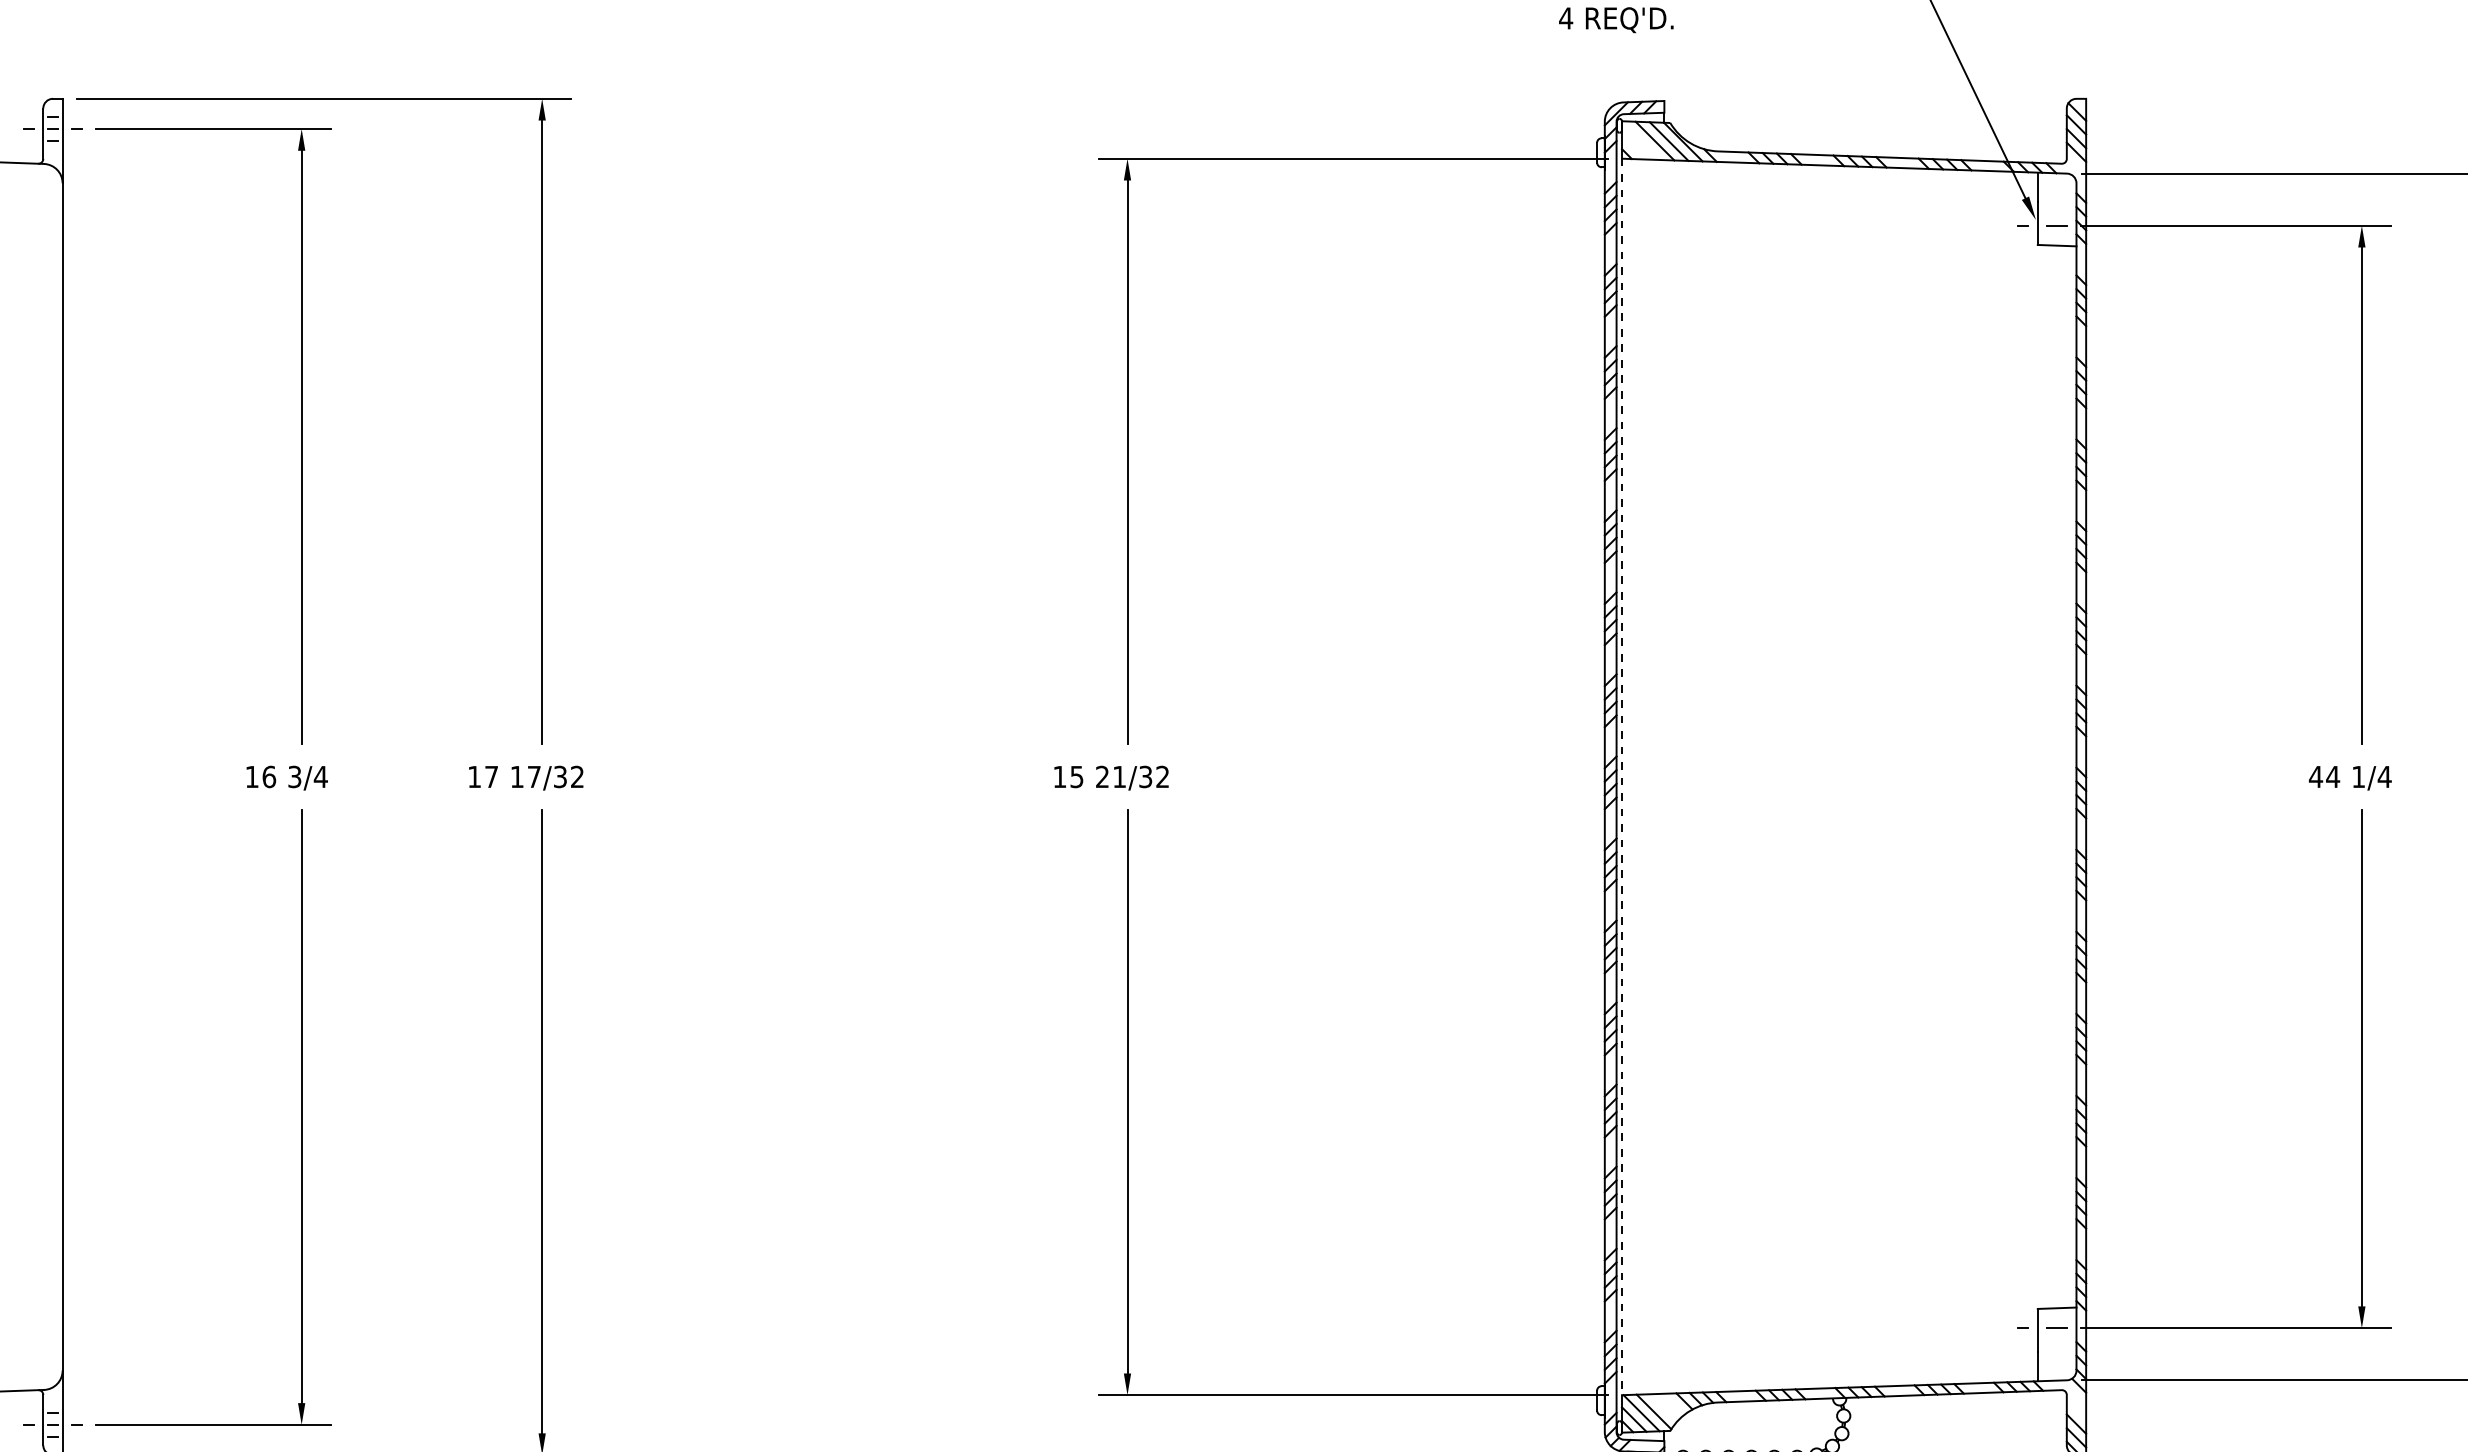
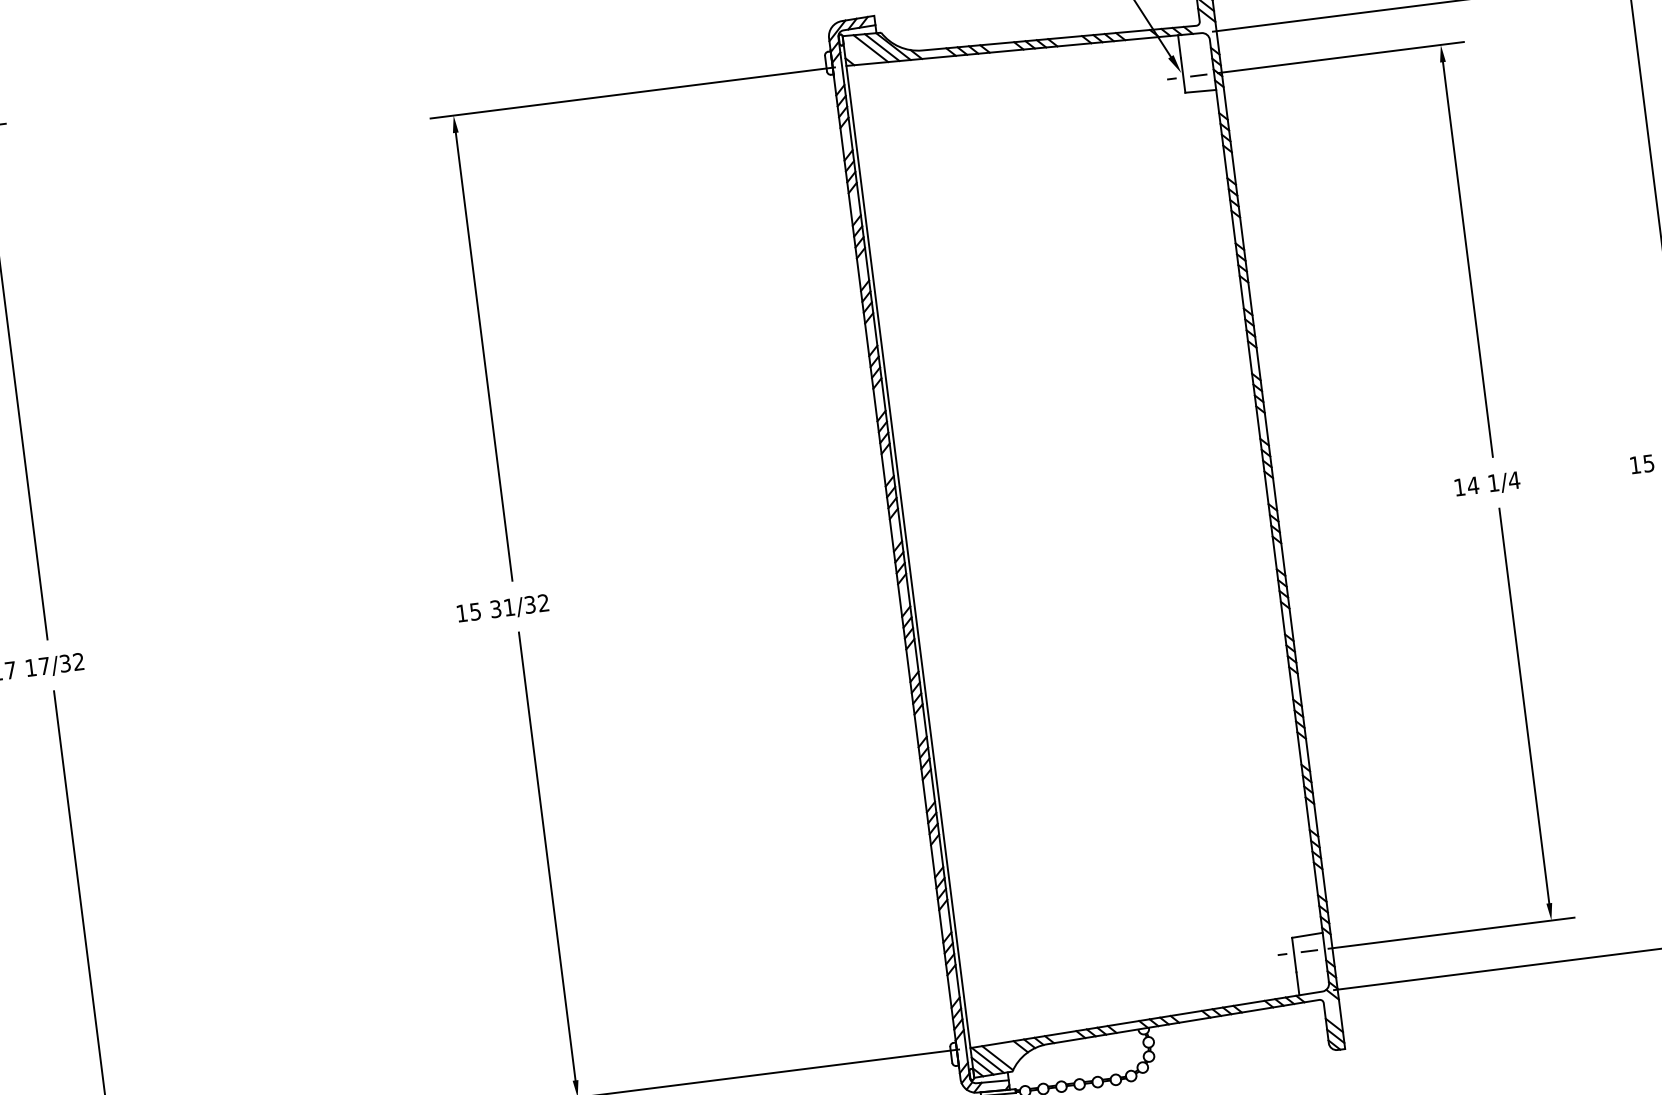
text: (2315, 776) -> (1459, 487), 44 -> 14
text: (1102, 777) -> (495, 609), 21/32 -> 31/32
line: (1621, 777) -> (908, 557), dashed -> solid

